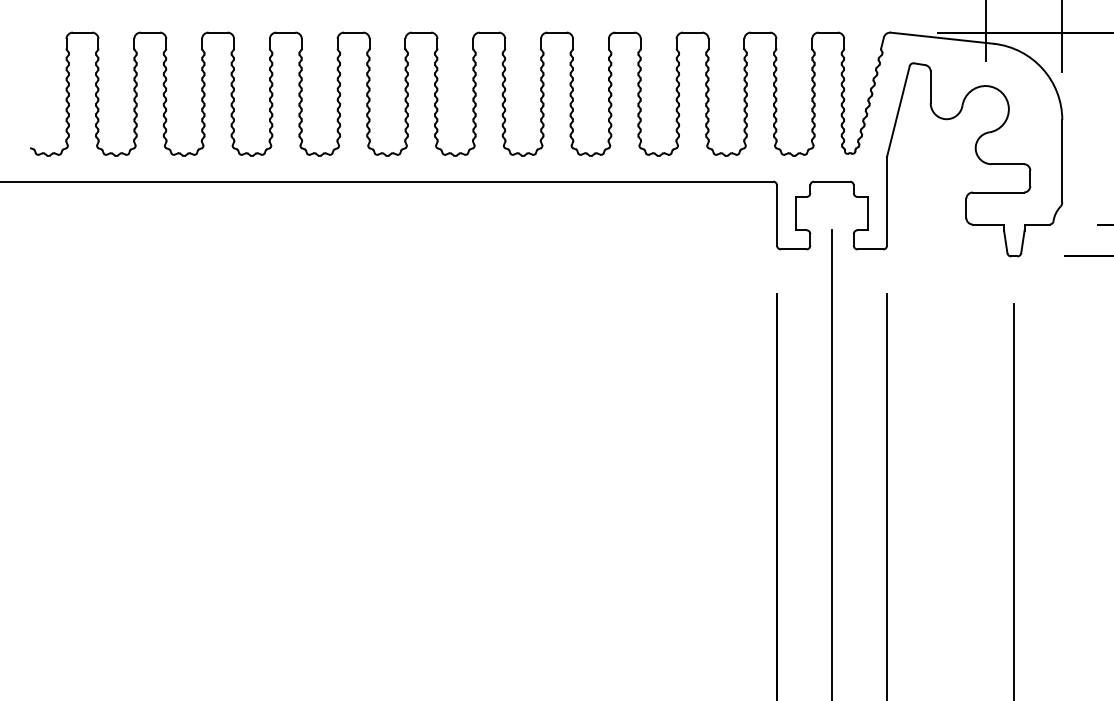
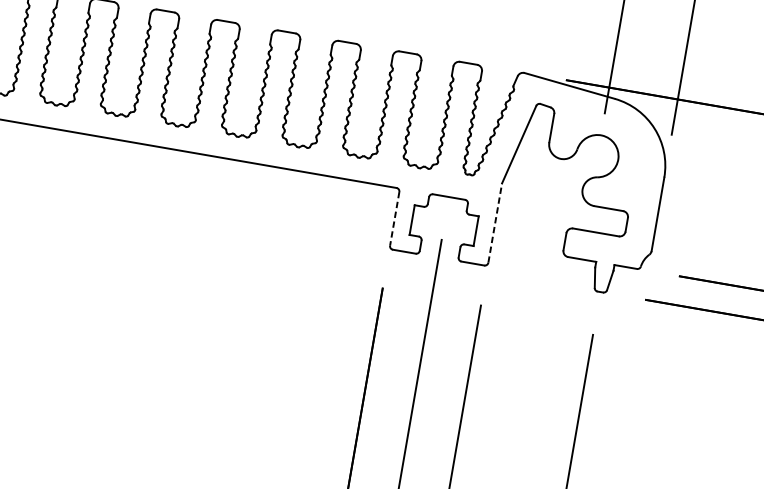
line: (887, 200) -> (495, 222), solid -> dashed
line: (777, 216) -> (394, 219), solid -> dashed

